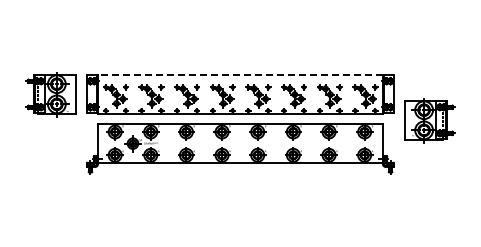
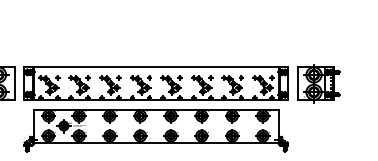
line: (240, 75) -> (156, 67), dashed -> solid
part: (429, 120) -> (318, 83), moved

